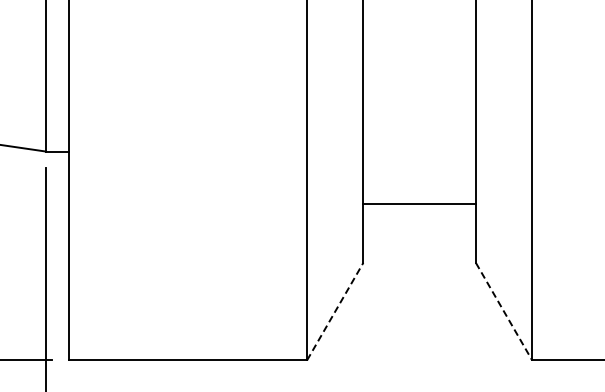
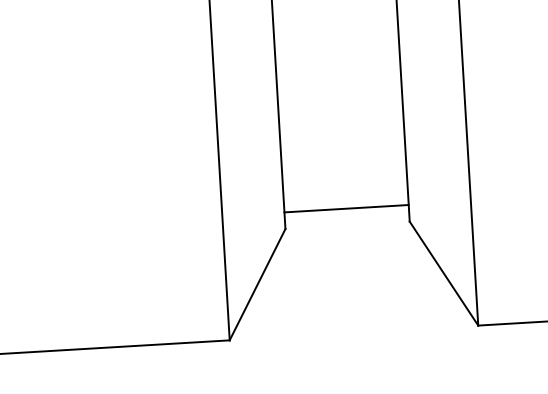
line: (419, 203) -> (346, 208), moved
line: (335, 311) -> (257, 284), dashed -> solid
line: (504, 312) -> (444, 274), dashed -> solid

